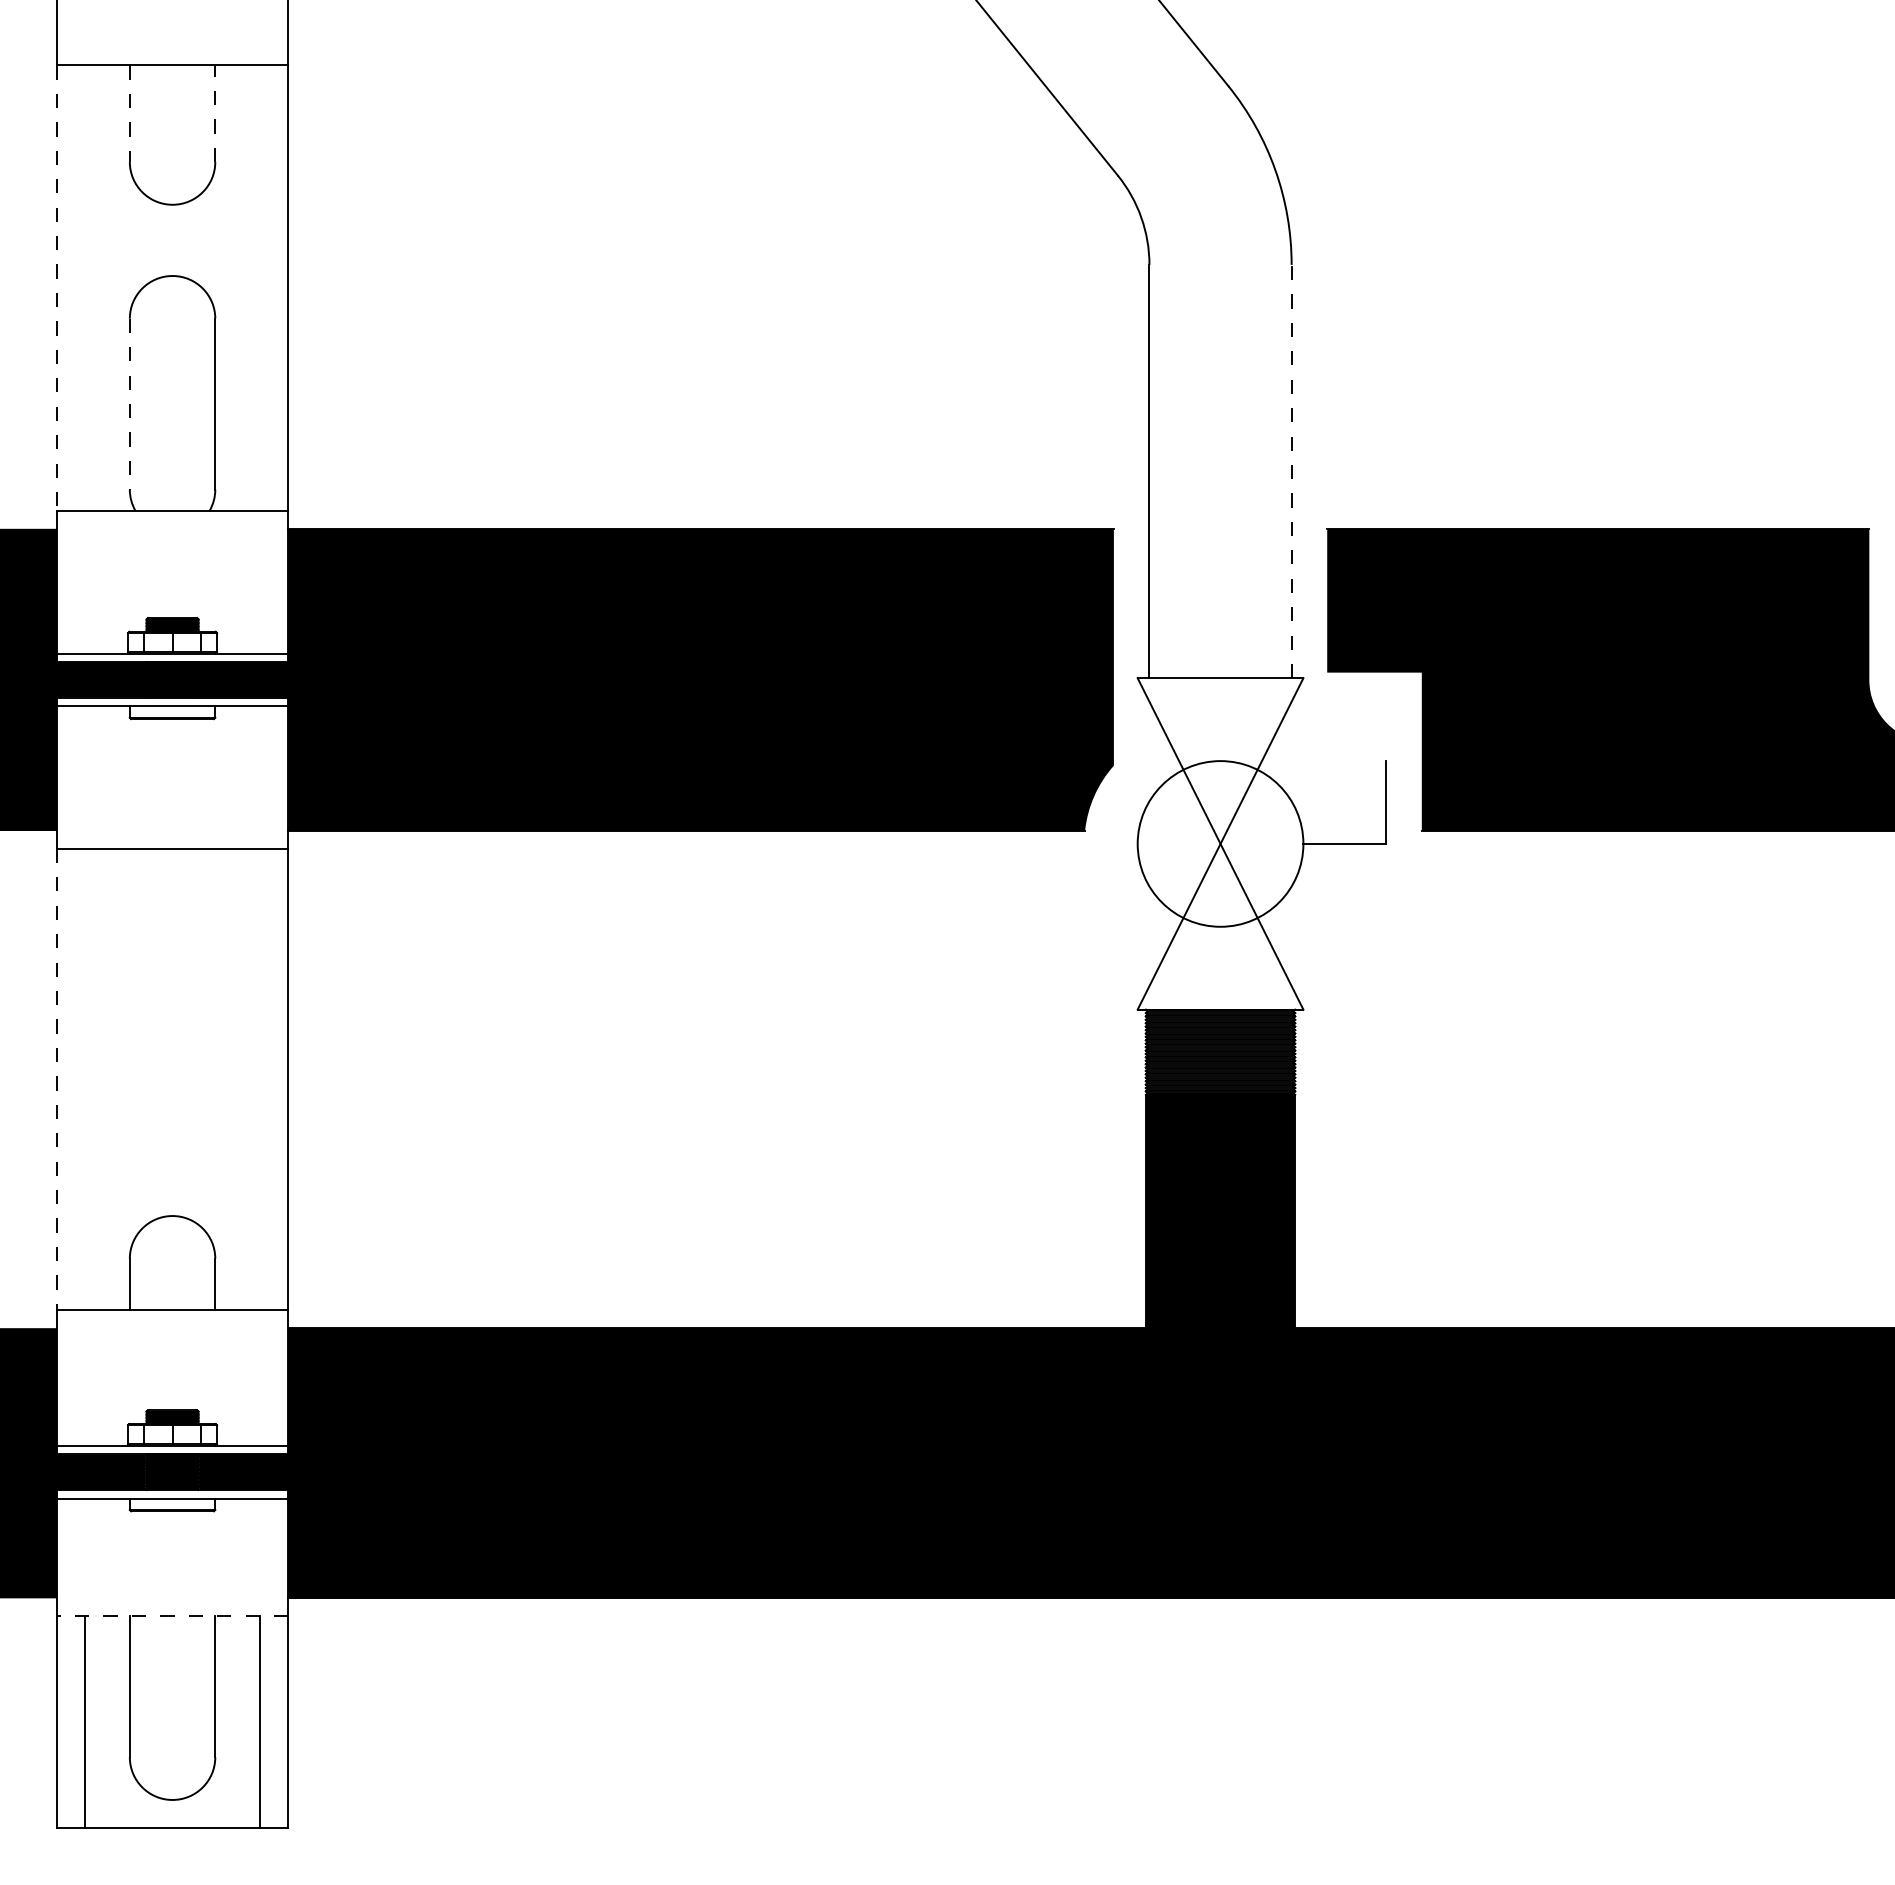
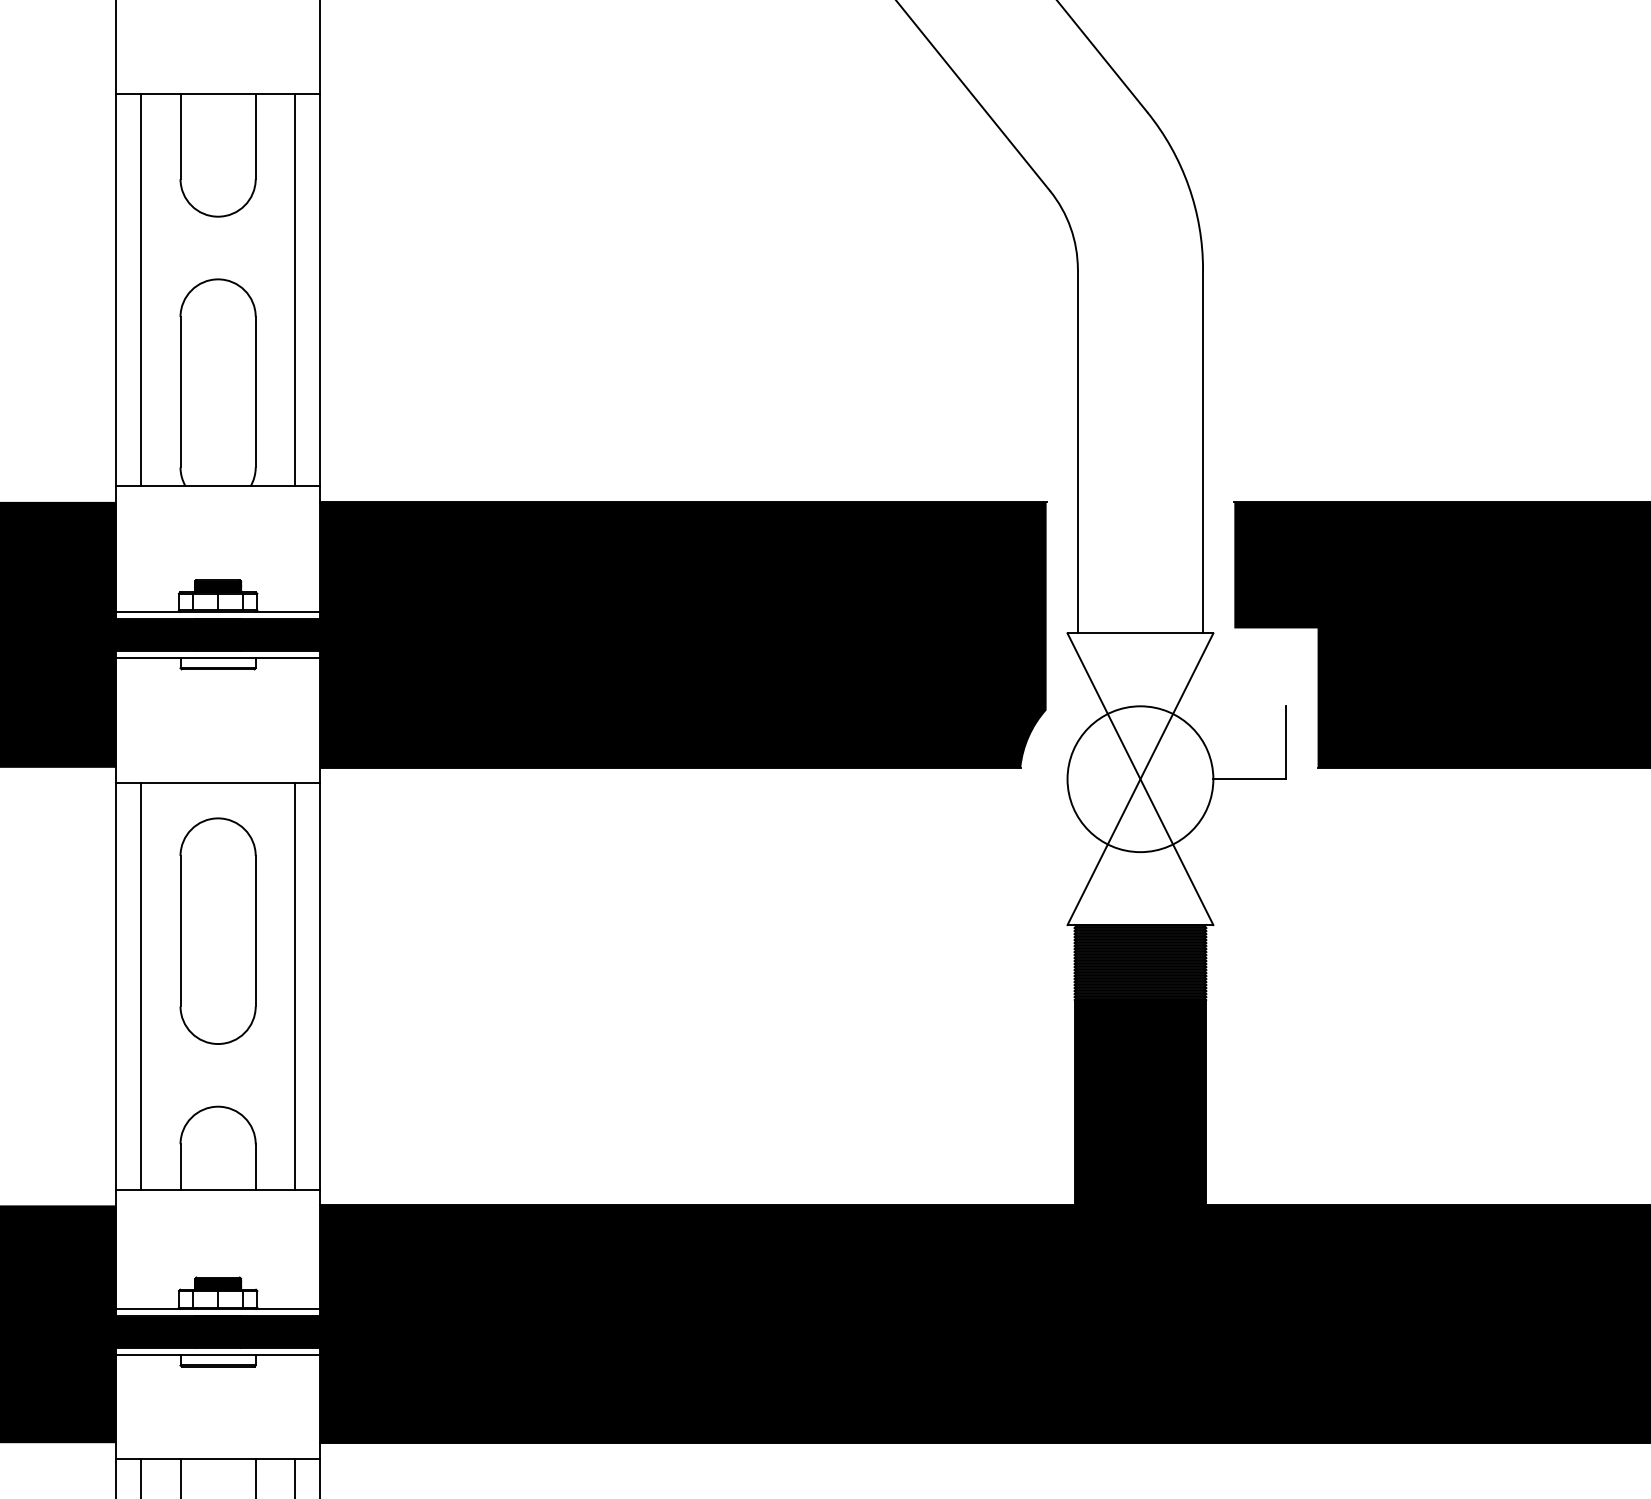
line: (215, 113) -> (255, 136), dashed -> solid
line: (129, 114) -> (180, 137), dashed -> solid
line: (56, 288) -> (115, 290), dashed -> solid
line: (85, 288) -> (141, 290), added
line: (259, 288) -> (294, 290), added
line: (129, 404) -> (180, 392), dashed -> solid
line: (1291, 471) -> (1202, 451), dashed -> solid
part: (172, 1016) -> (218, 931), added
line: (56, 1079) -> (115, 986), dashed -> solid
line: (85, 1079) -> (141, 986), added
line: (259, 1079) -> (294, 986), added
line: (172, 1616) -> (218, 1459), dashed -> solid

